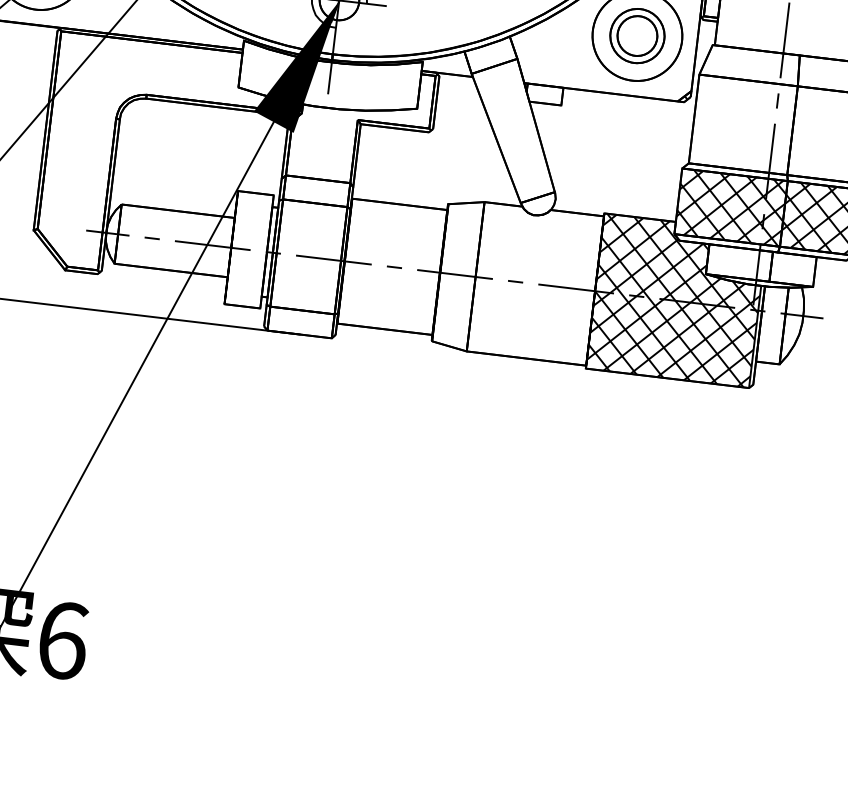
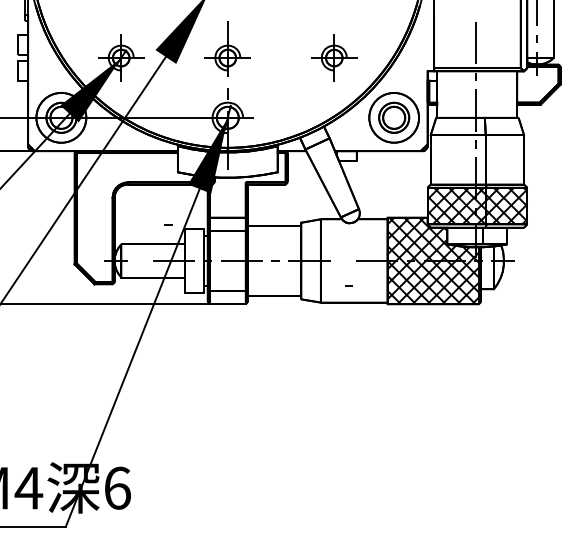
line: (152, 237) -> (168, 224), moved
line: (514, 280) -> (348, 285), moved

